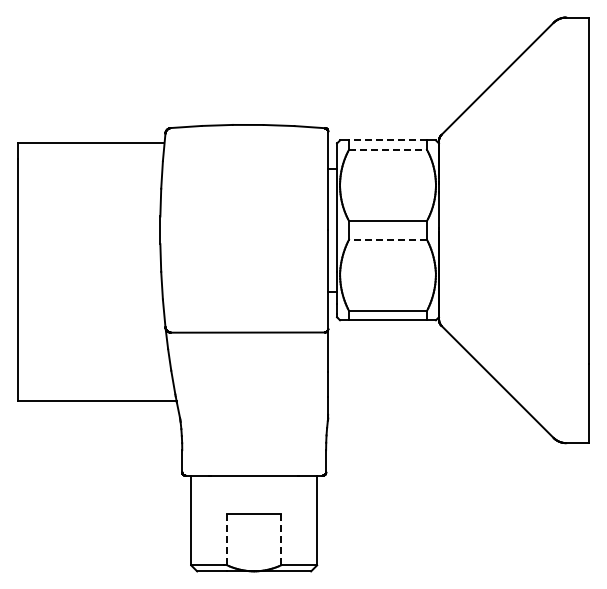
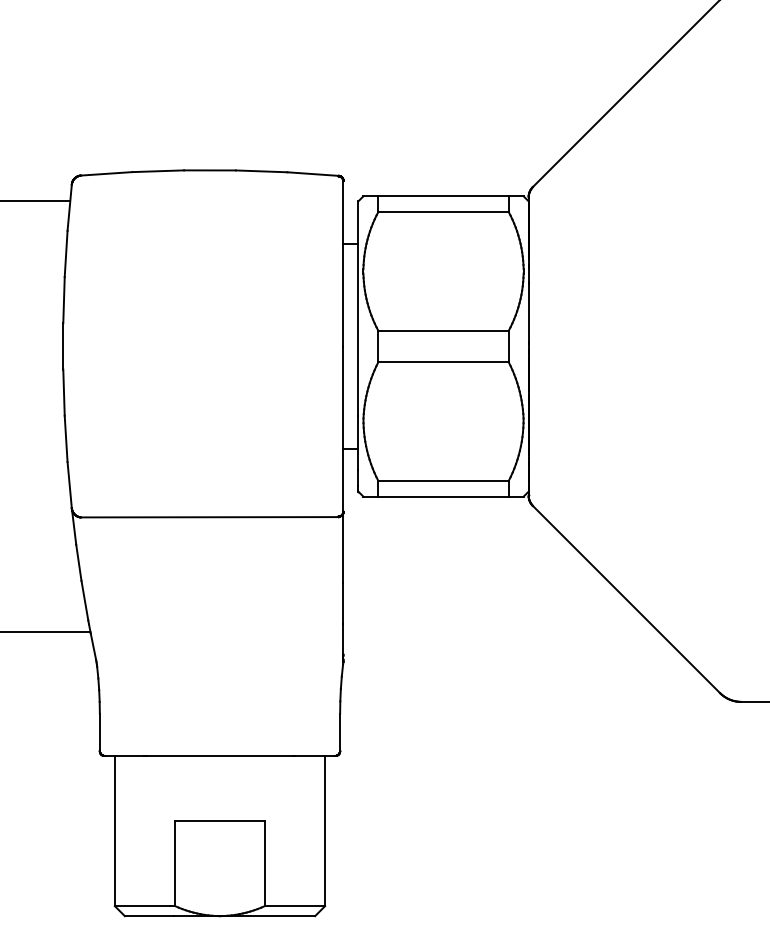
line: (388, 140) -> (444, 196), dashed -> solid
line: (388, 149) -> (444, 211), dashed -> solid
line: (388, 239) -> (444, 361), dashed -> solid
line: (280, 539) -> (263, 862), dashed -> solid
line: (227, 540) -> (175, 864), dashed -> solid

